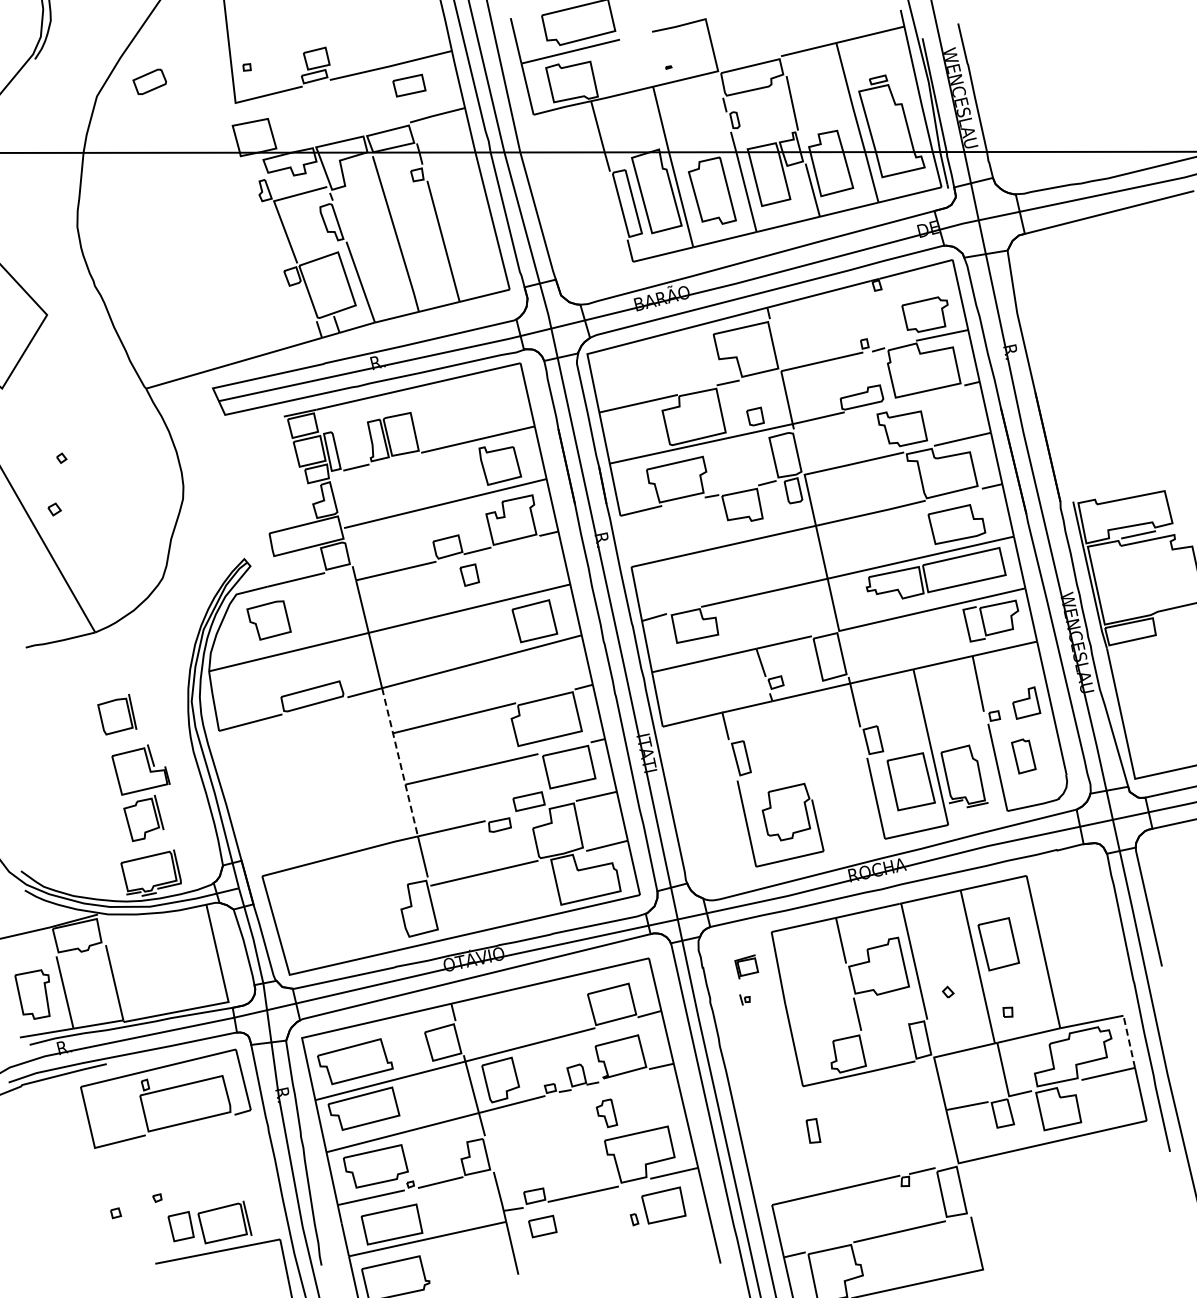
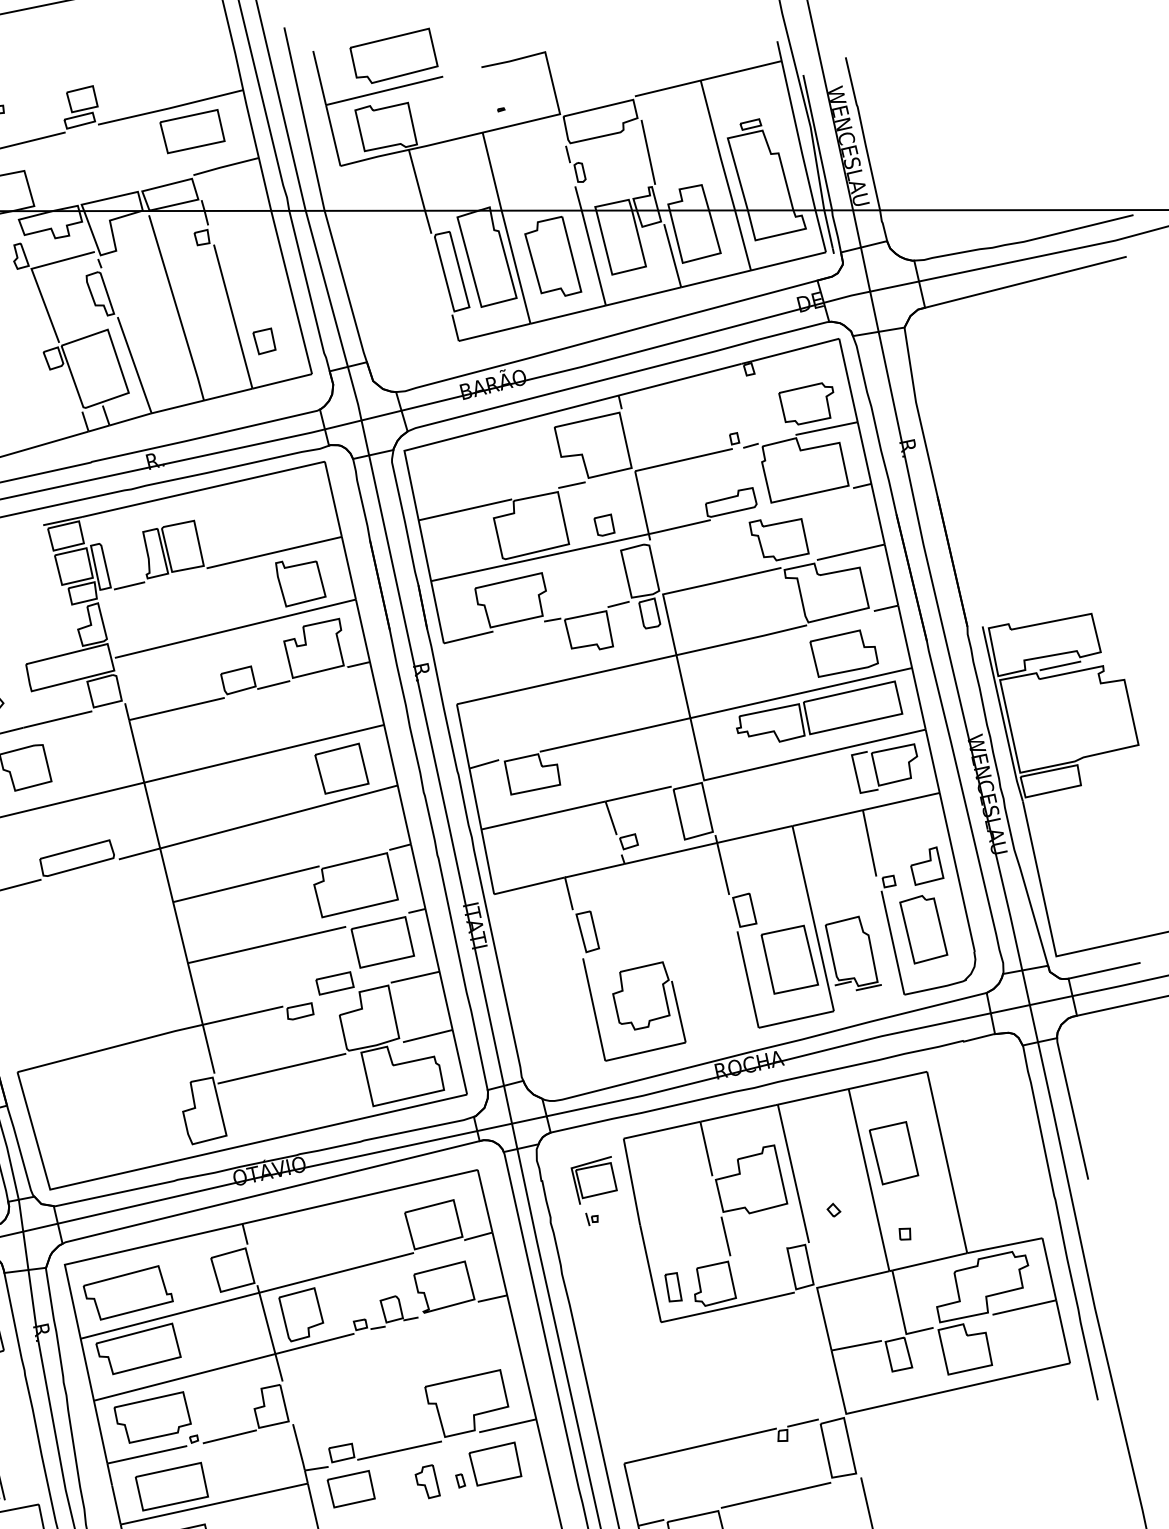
part: (409, 85) -> (192, 131), size x1.67
part: (469, 574) -> (264, 340), moved
part: (1023, 756) -> (923, 929), size x1.67
line: (400, 762) -> (182, 936), dashed -> solid
part: (746, 966) -> (593, 1179), size x1.67
line: (1129, 1041) -> (1049, 1268), dashed -> solid
part: (606, 1113) -> (427, 1481), moved
part: (813, 1130) -> (673, 1286), moved
part: (542, 1226) -> (351, 1489), size x1.43

